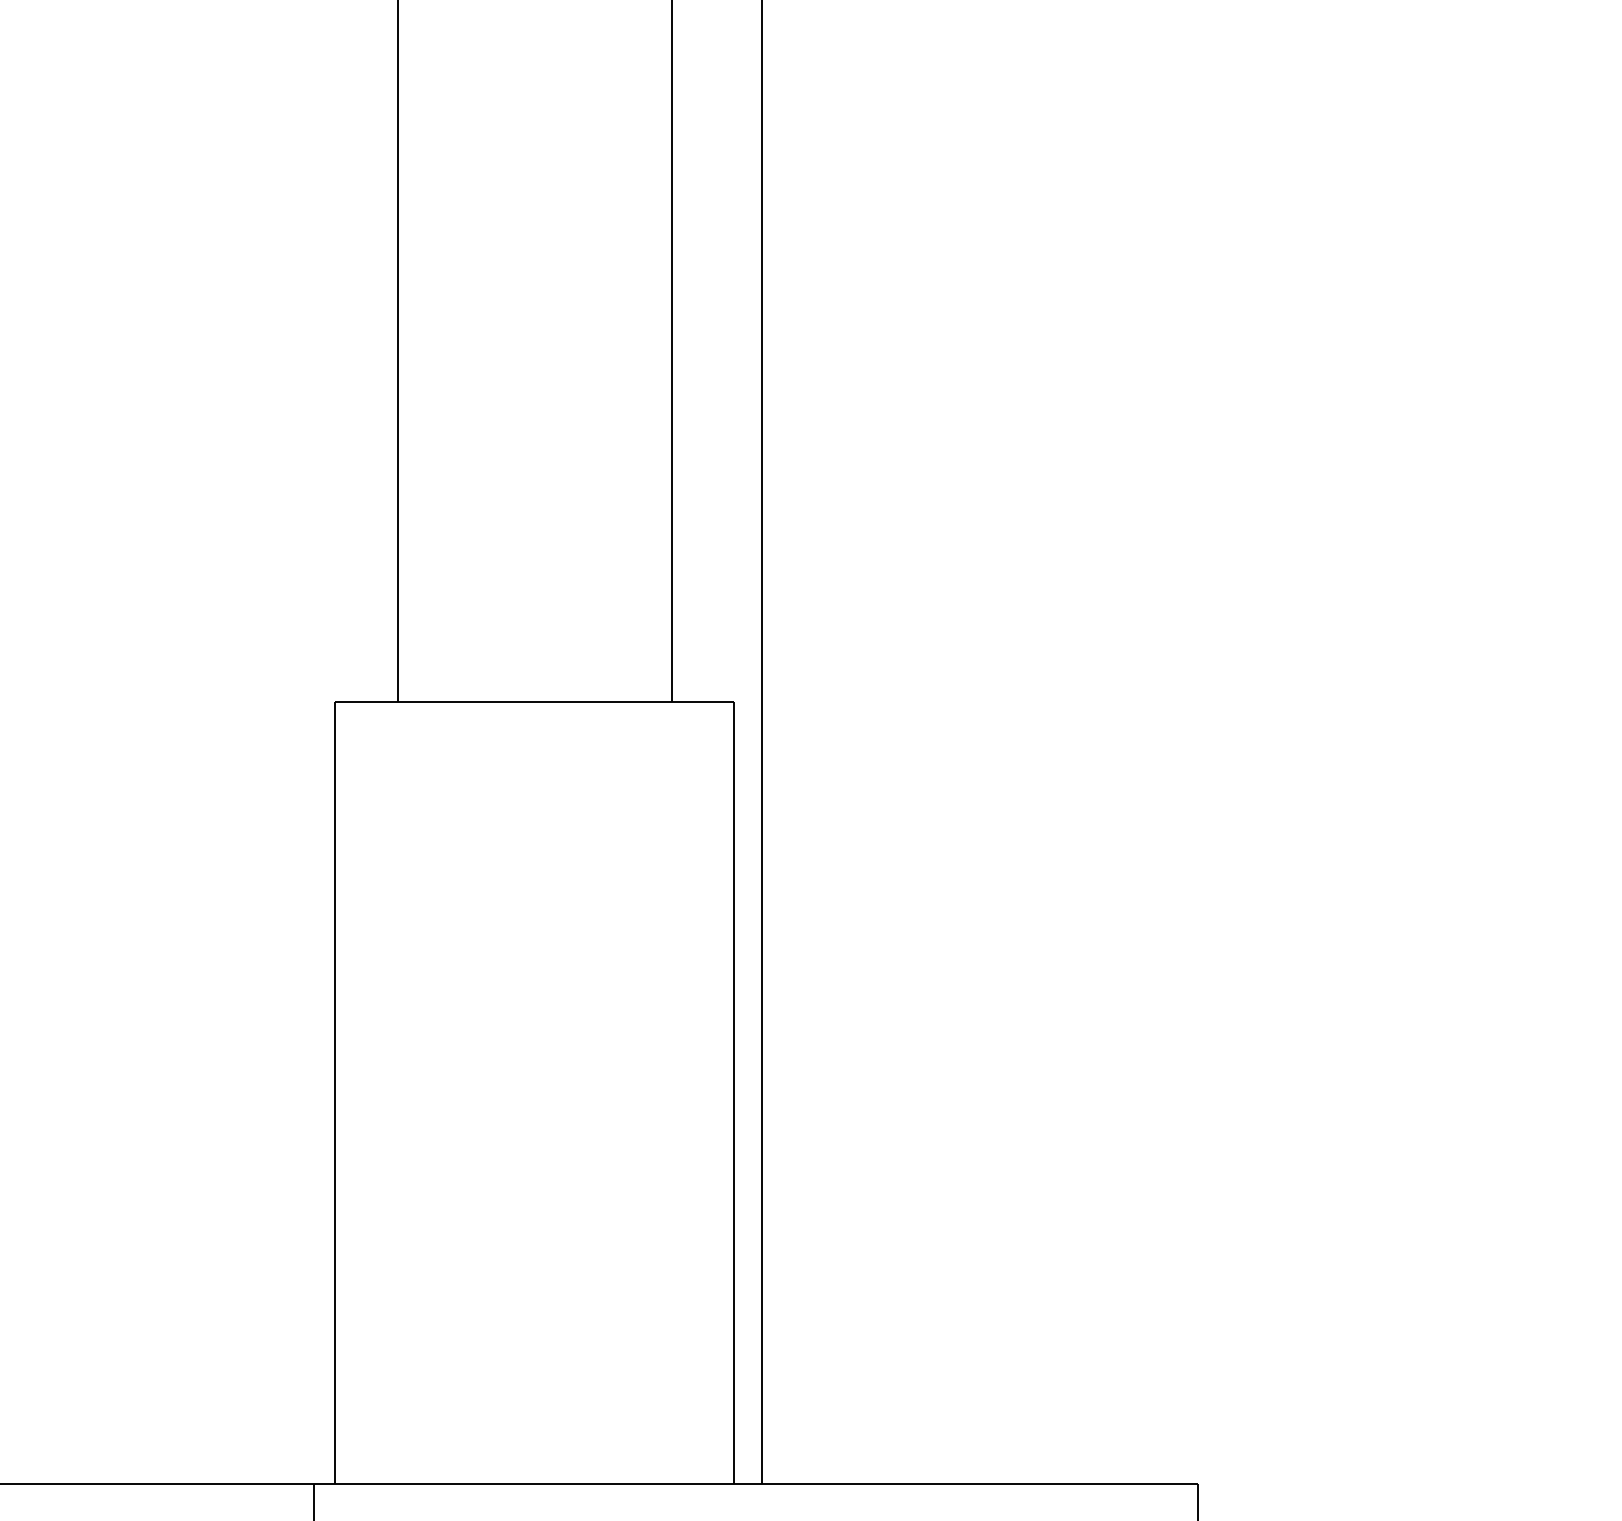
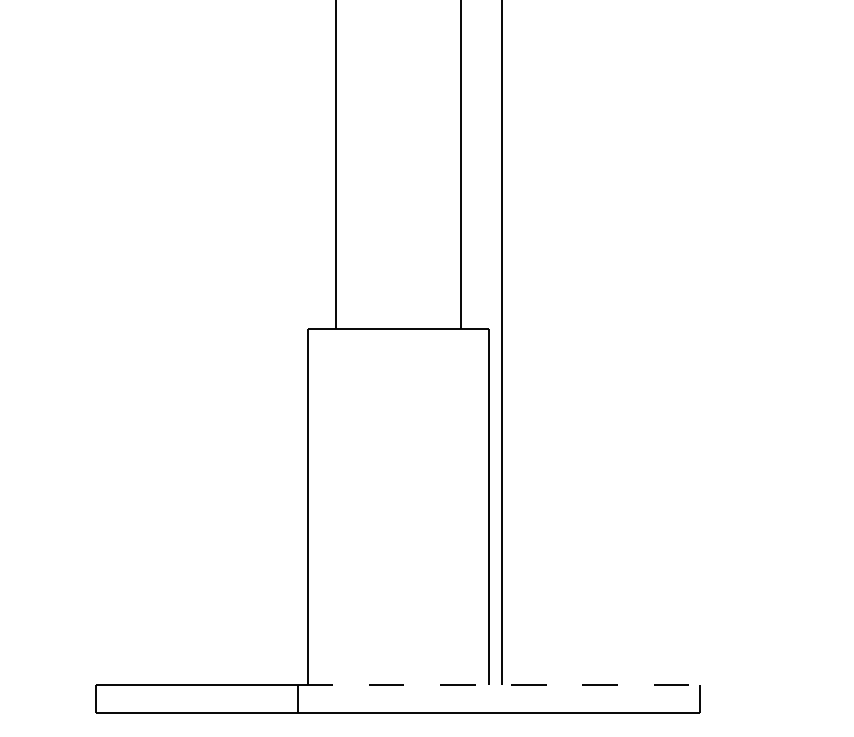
line: (756, 1485) -> (499, 685), solid -> dashed

